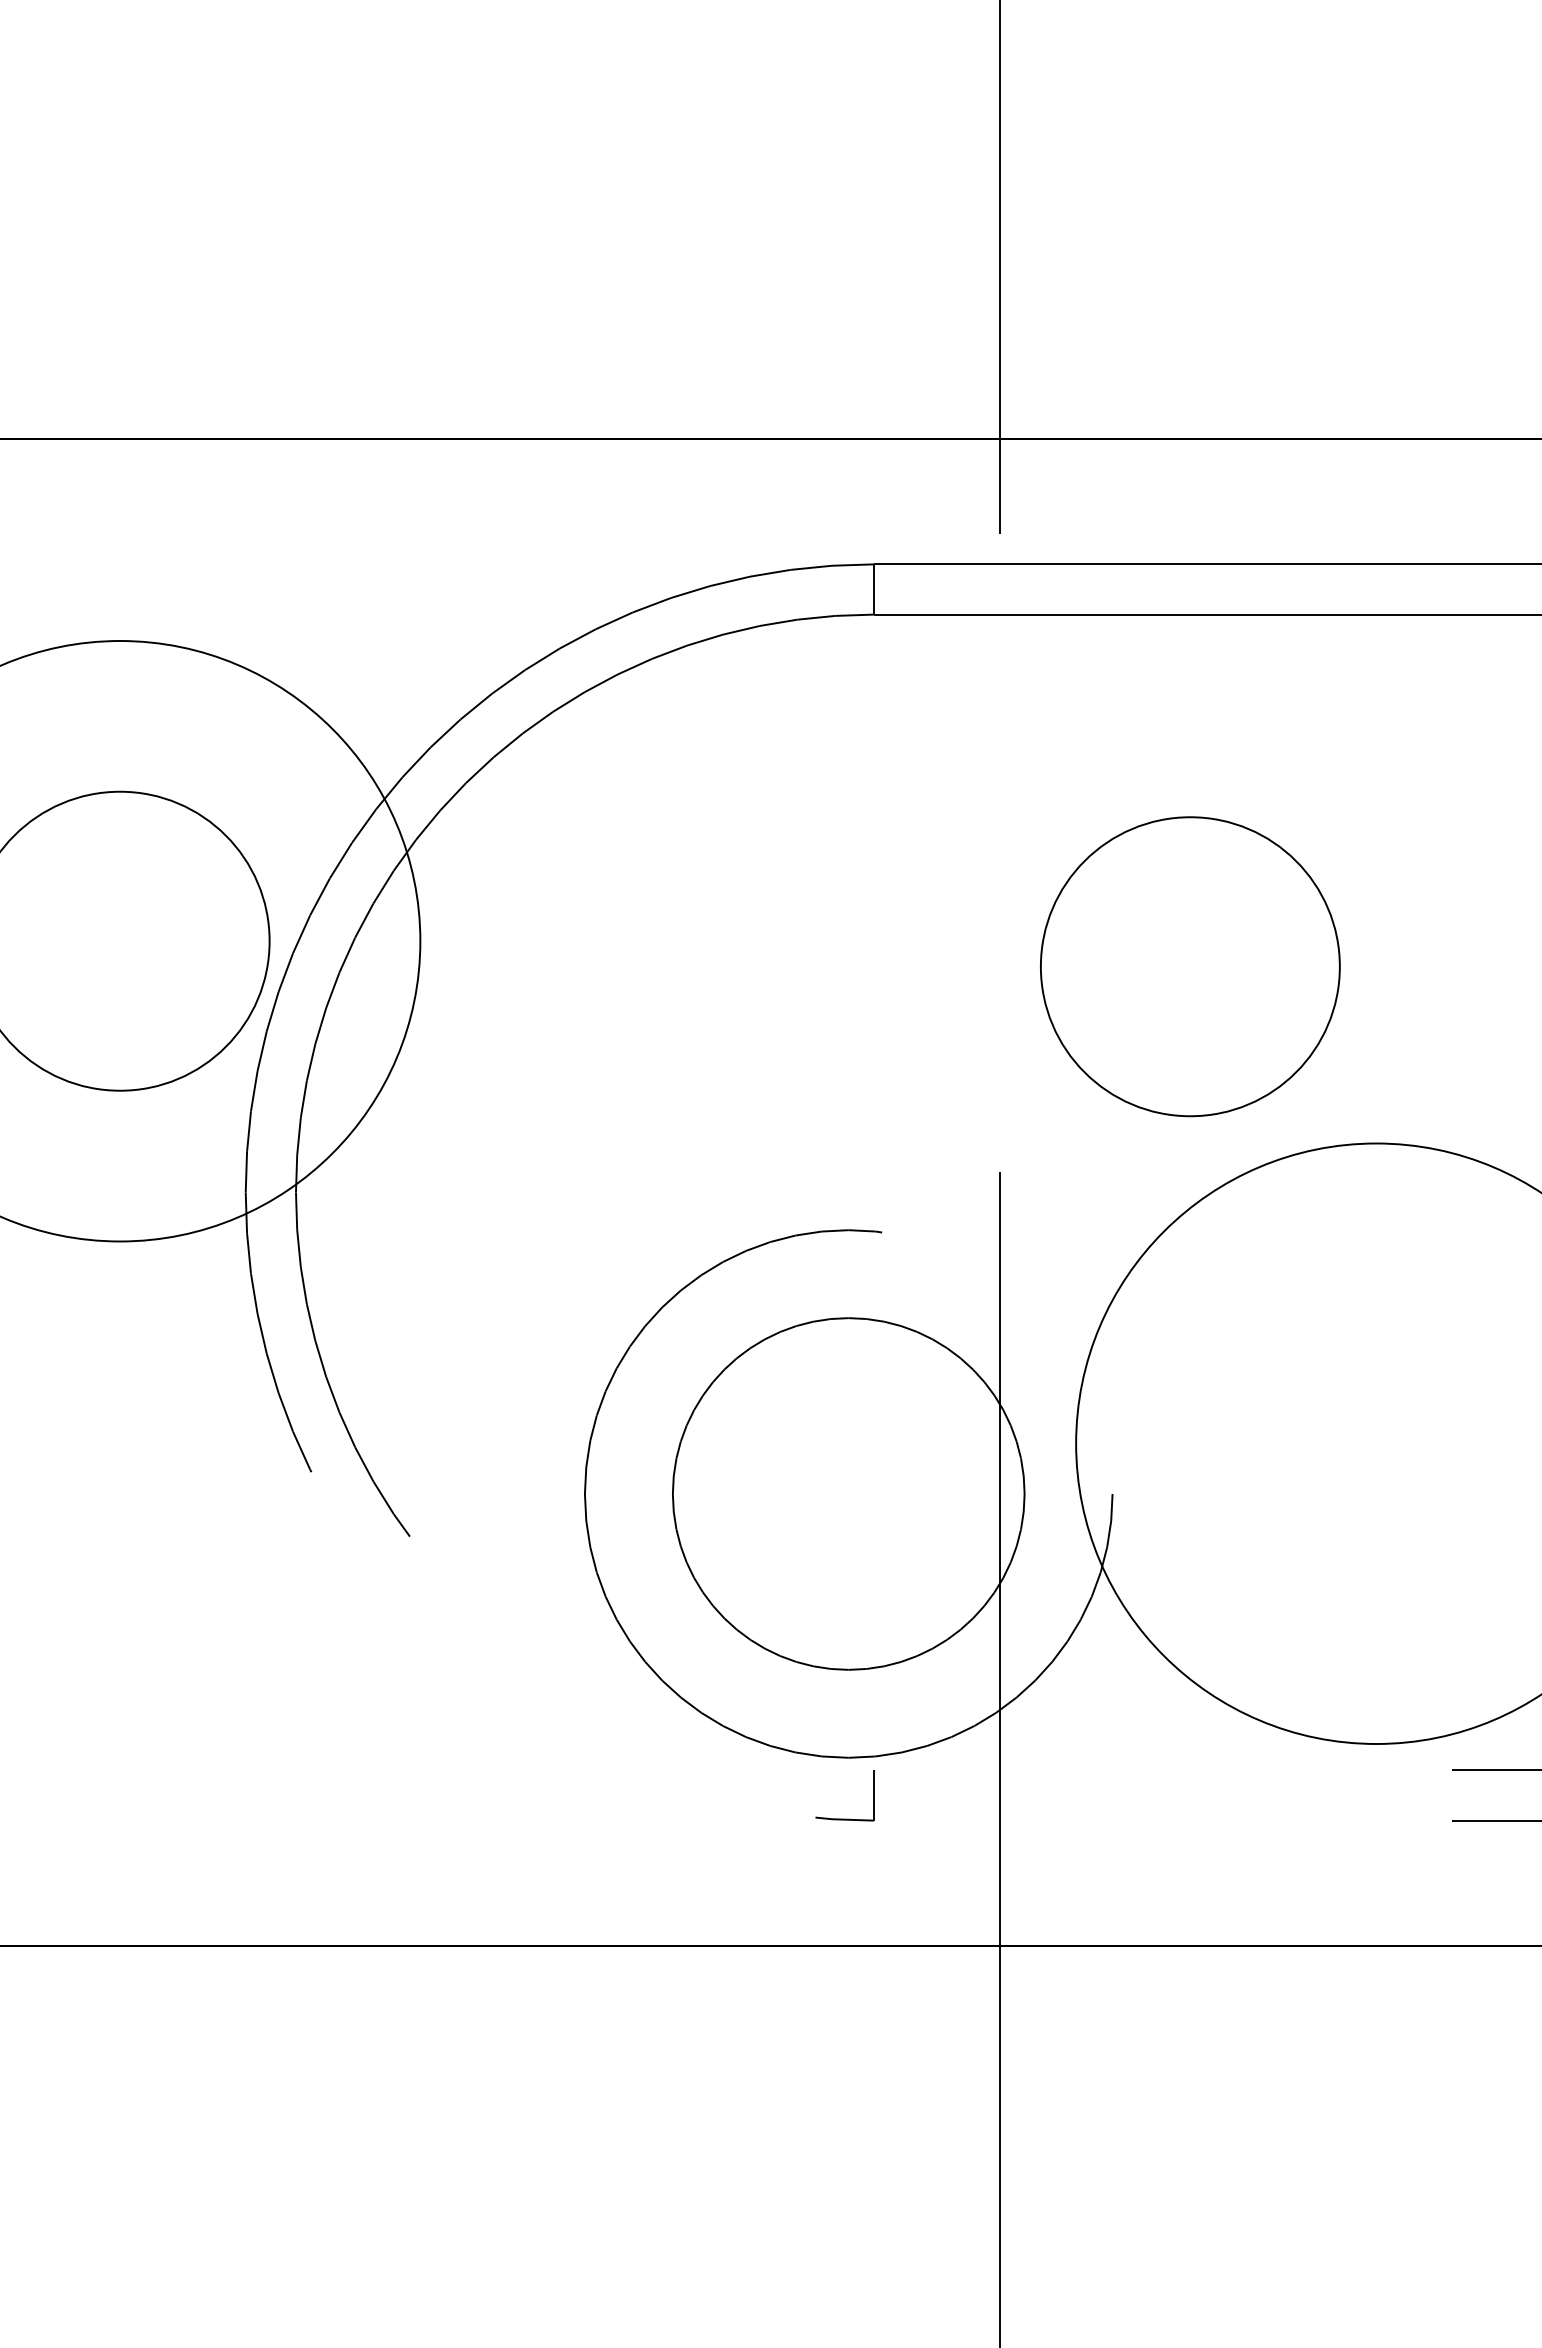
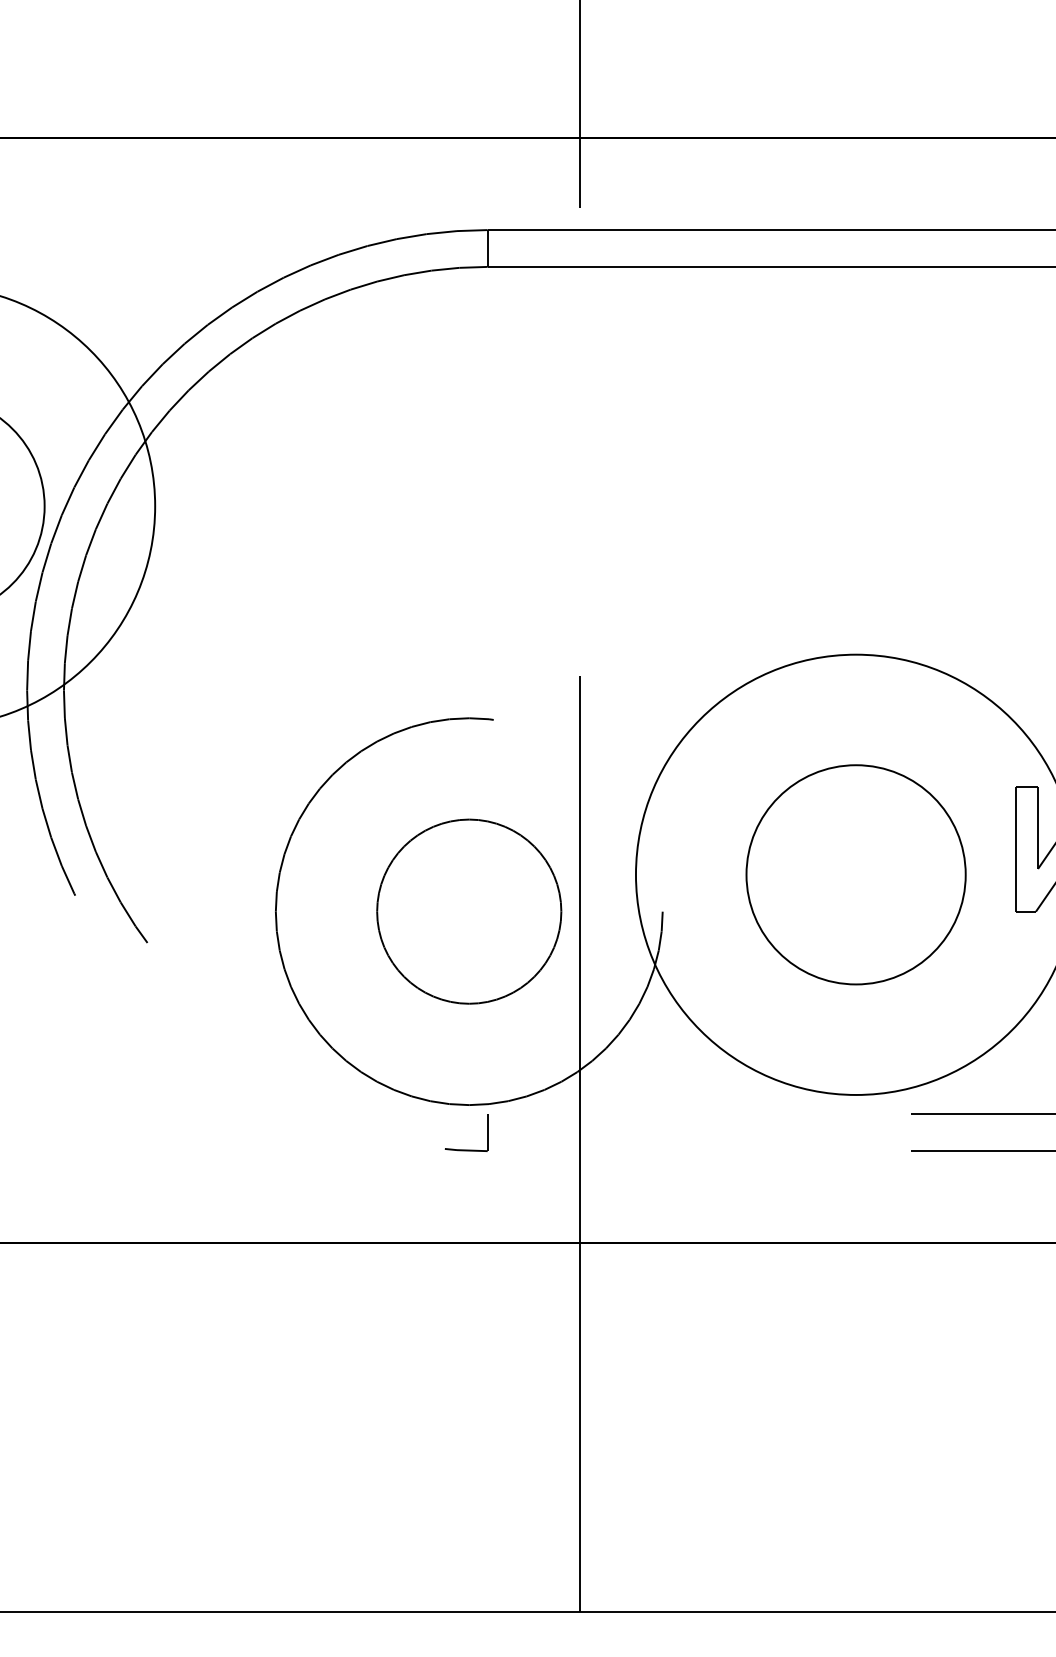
circle: (1190, 966) -> (856, 874), moved
circle: (848, 1493) -> (469, 911), size x0.71

